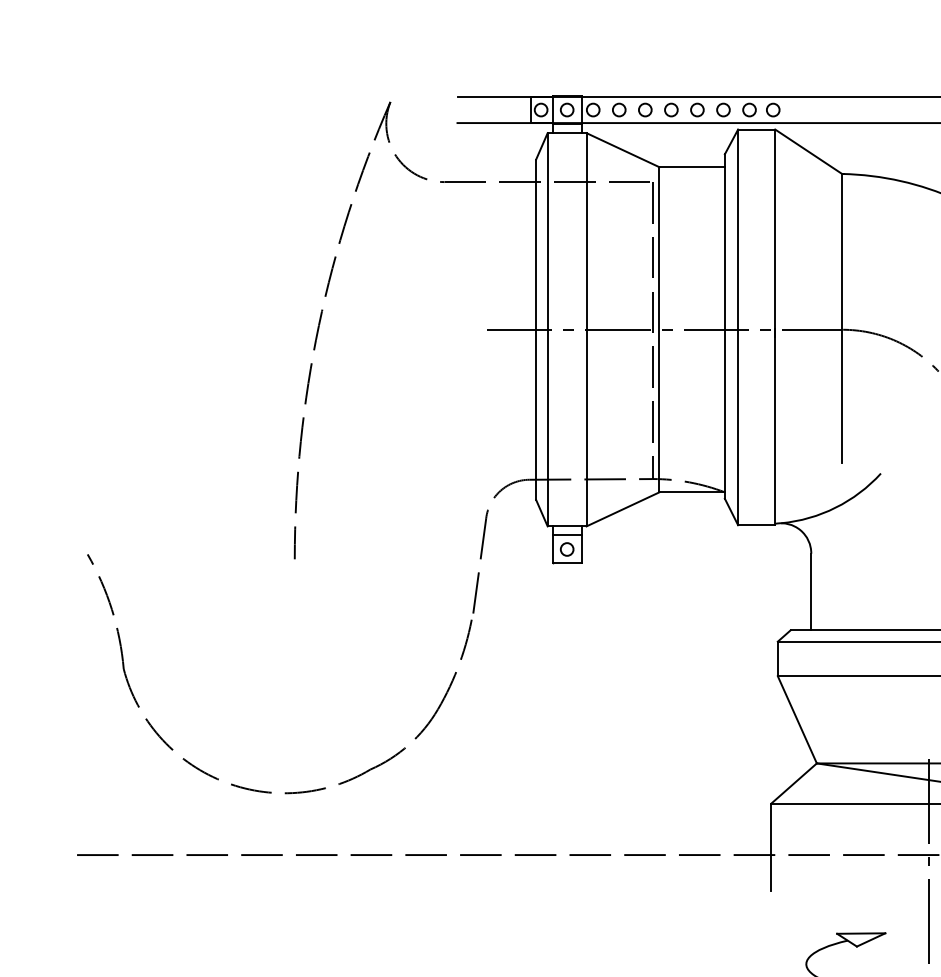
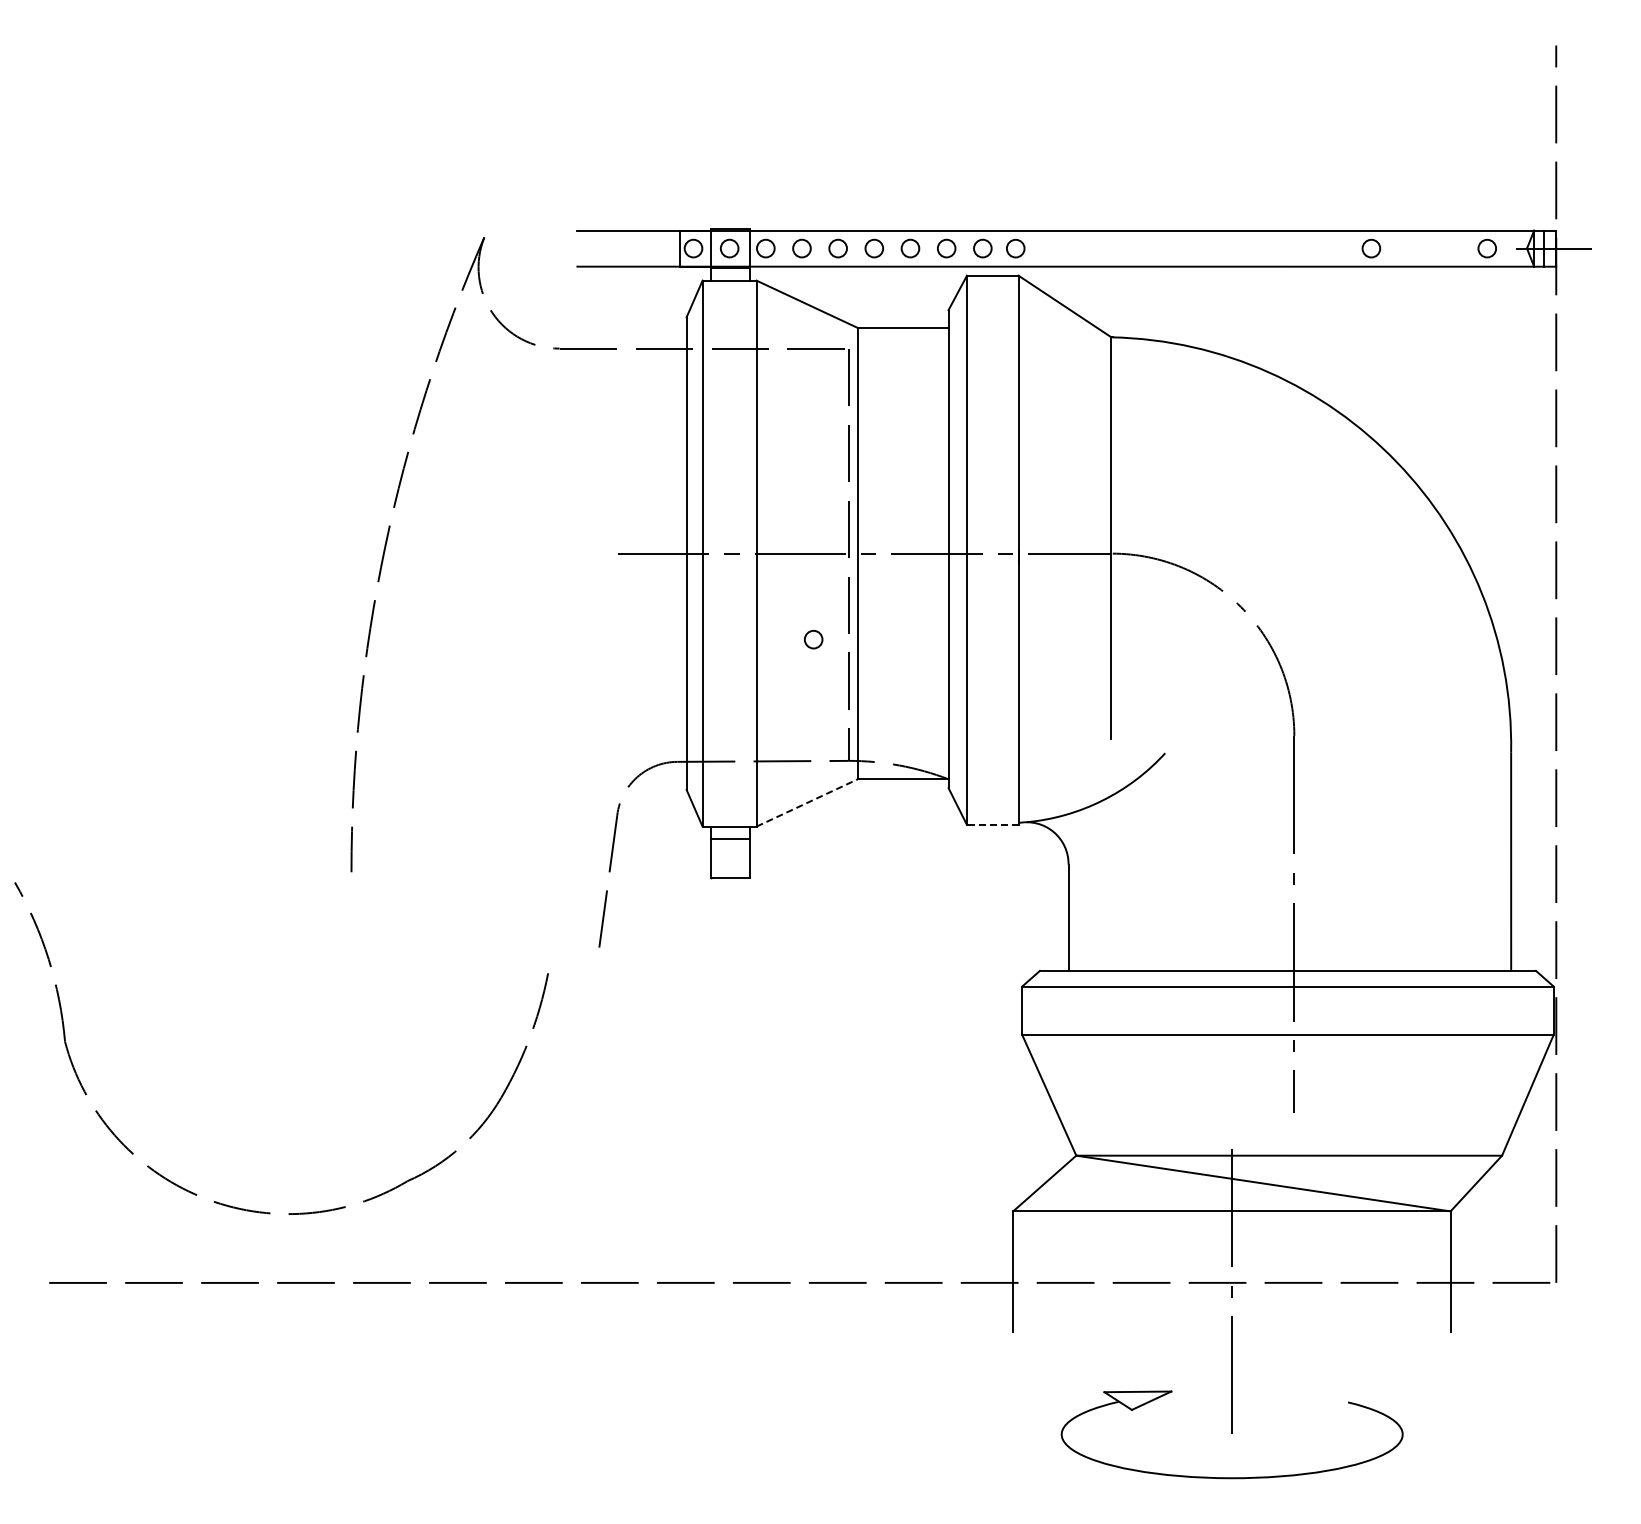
line: (623, 509) -> (807, 802), solid -> dashed
line: (756, 524) -> (992, 824), solid -> dashed
circle: (567, 549) -> (813, 639), moved
part: (267, 791) -> (264, 1211), moved

